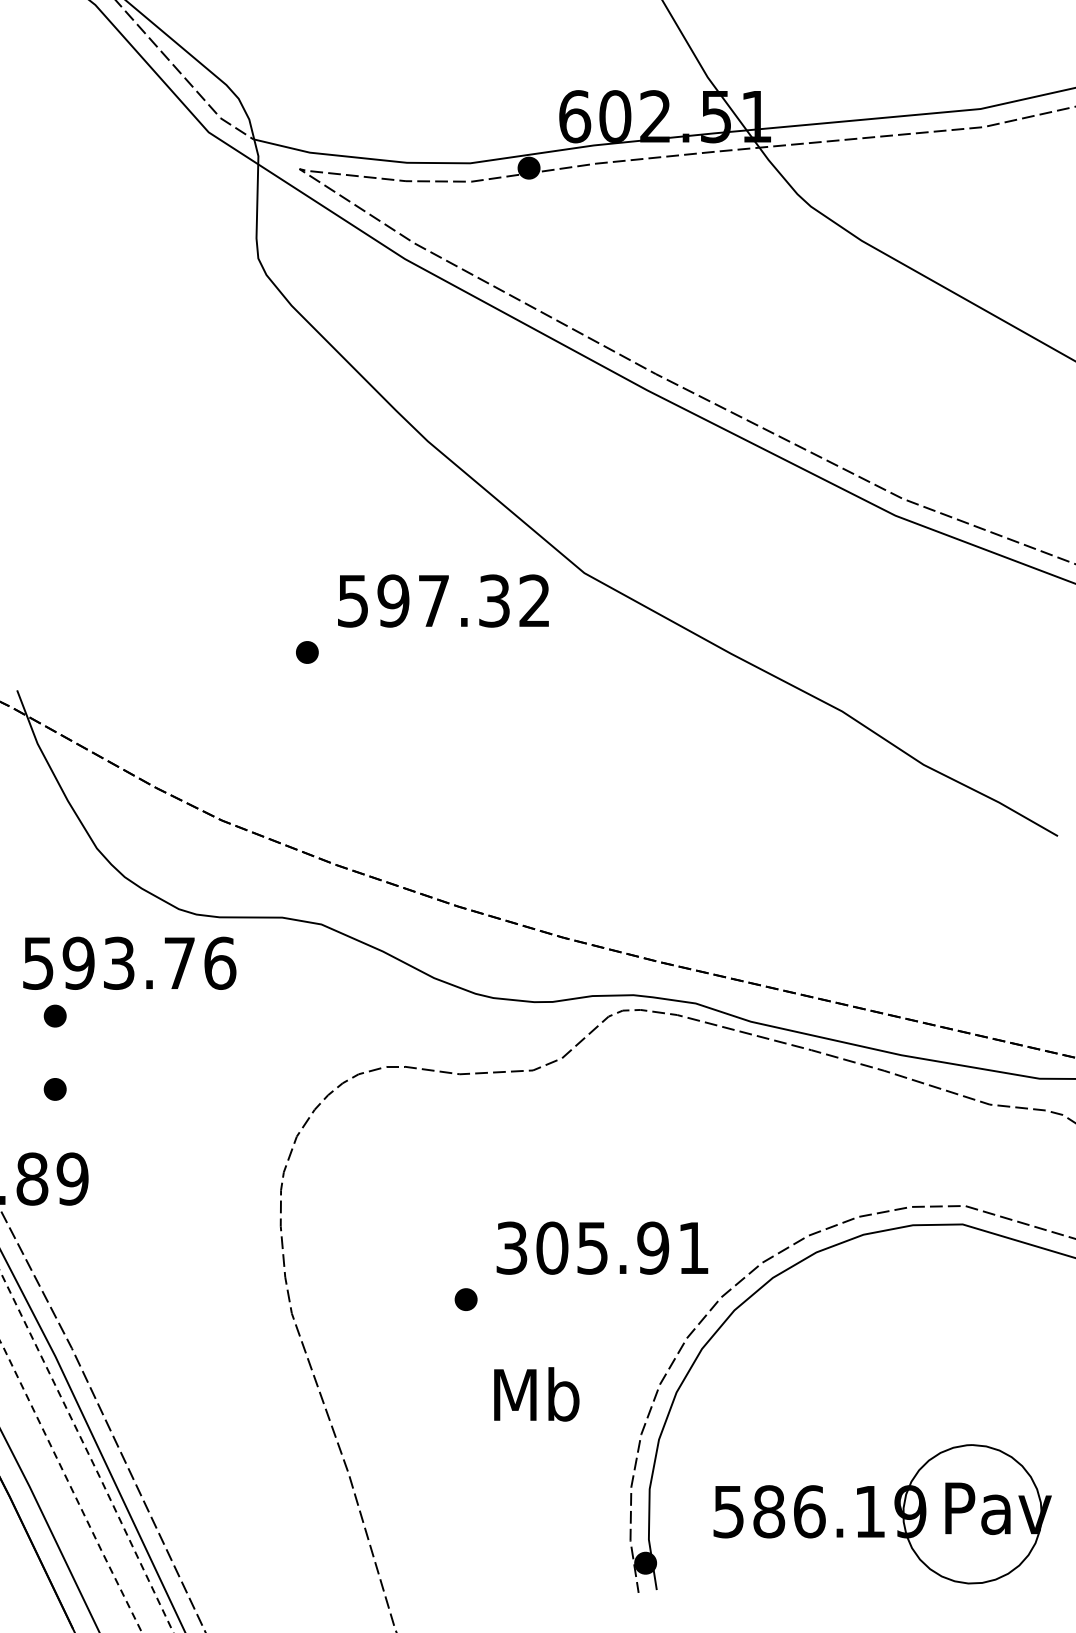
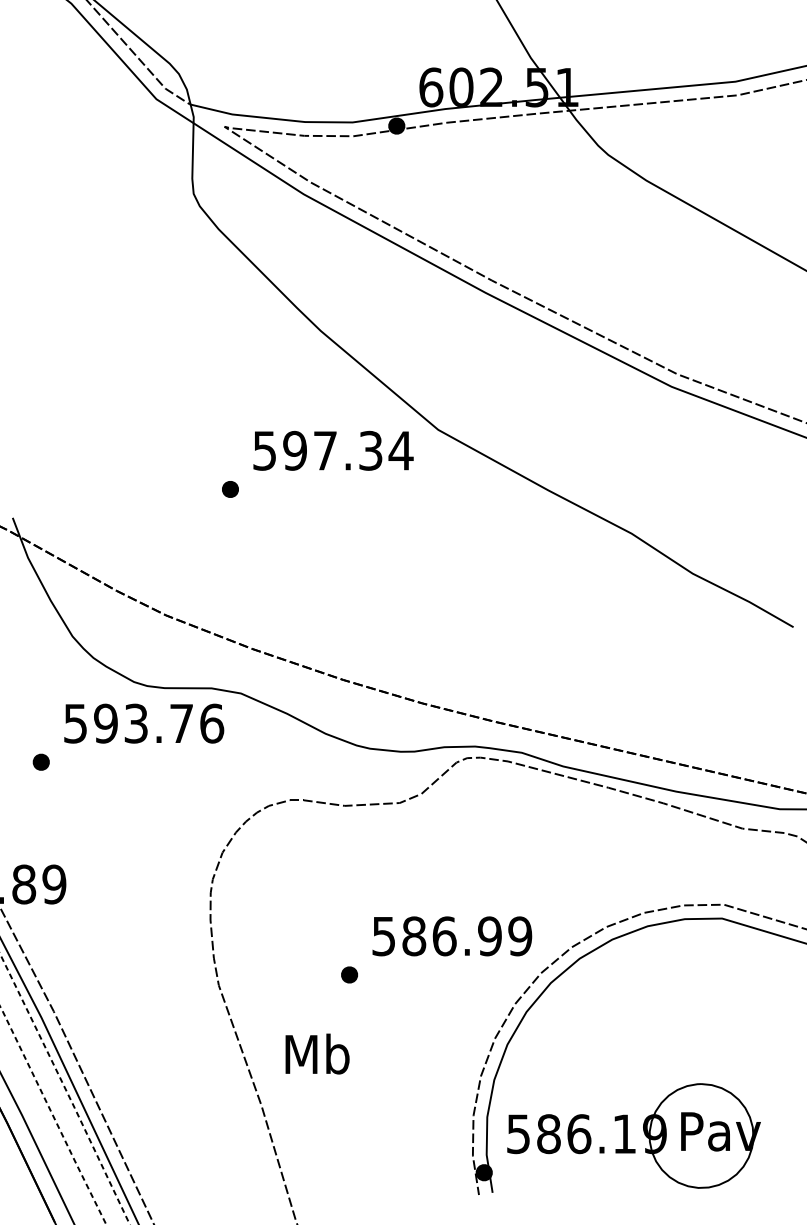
text: (534, 600) -> (400, 450), 597.32 -> 597.34
text: (130, 963) -> (144, 723), moved
part: (54, 1088) -> (40, 816), removed
text: (603, 1248) -> (452, 936), 305.91 -> 586.99
text: (536, 1393) -> (317, 1053), moved
part: (881, 1513) -> (633, 1135), moved

